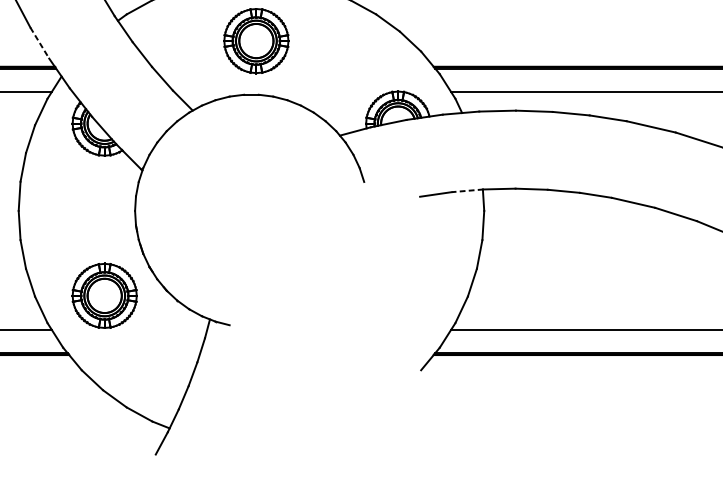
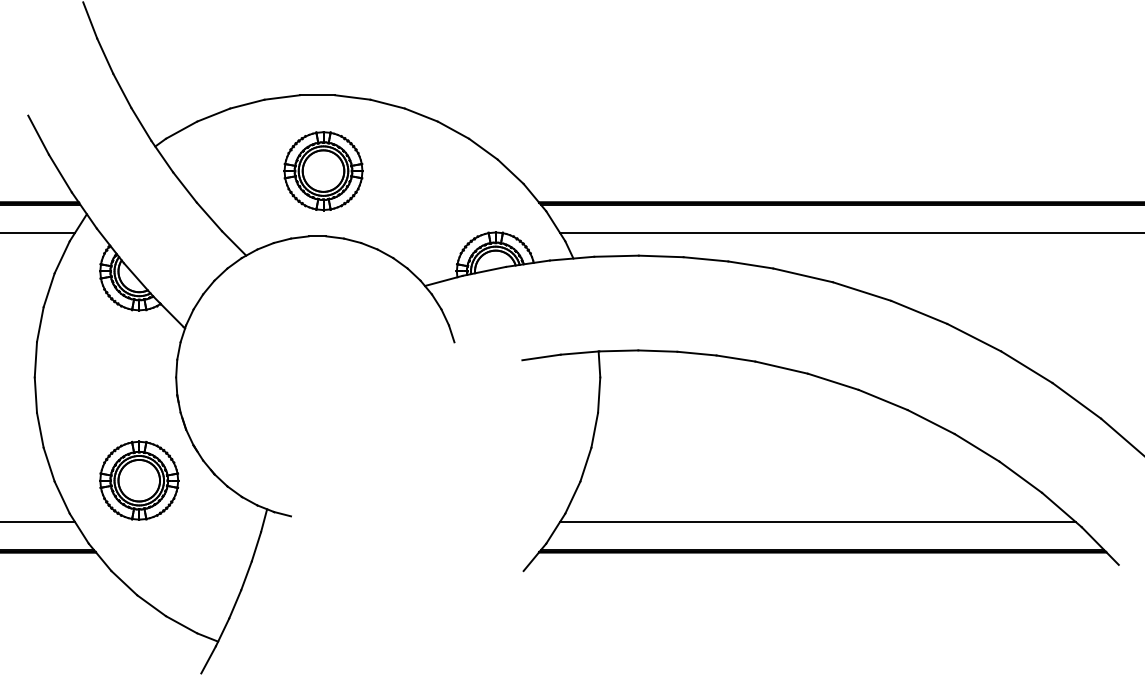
line: (39, 43) -> (60, 174), dashed -> solid
line: (467, 191) -> (579, 353), dashed -> solid

